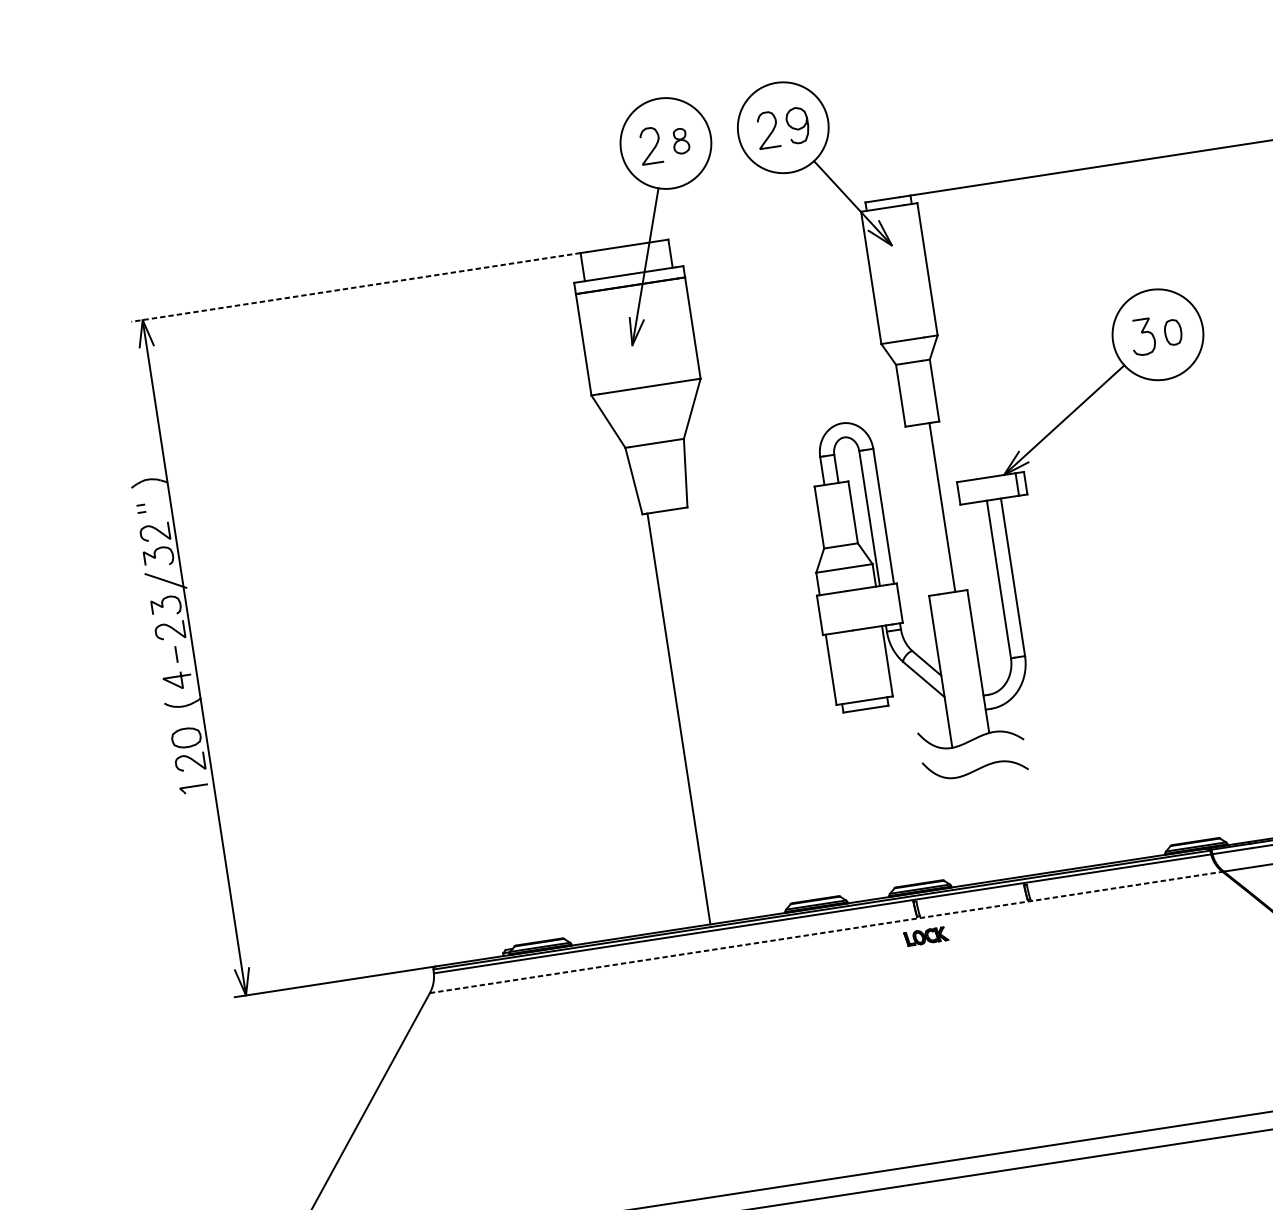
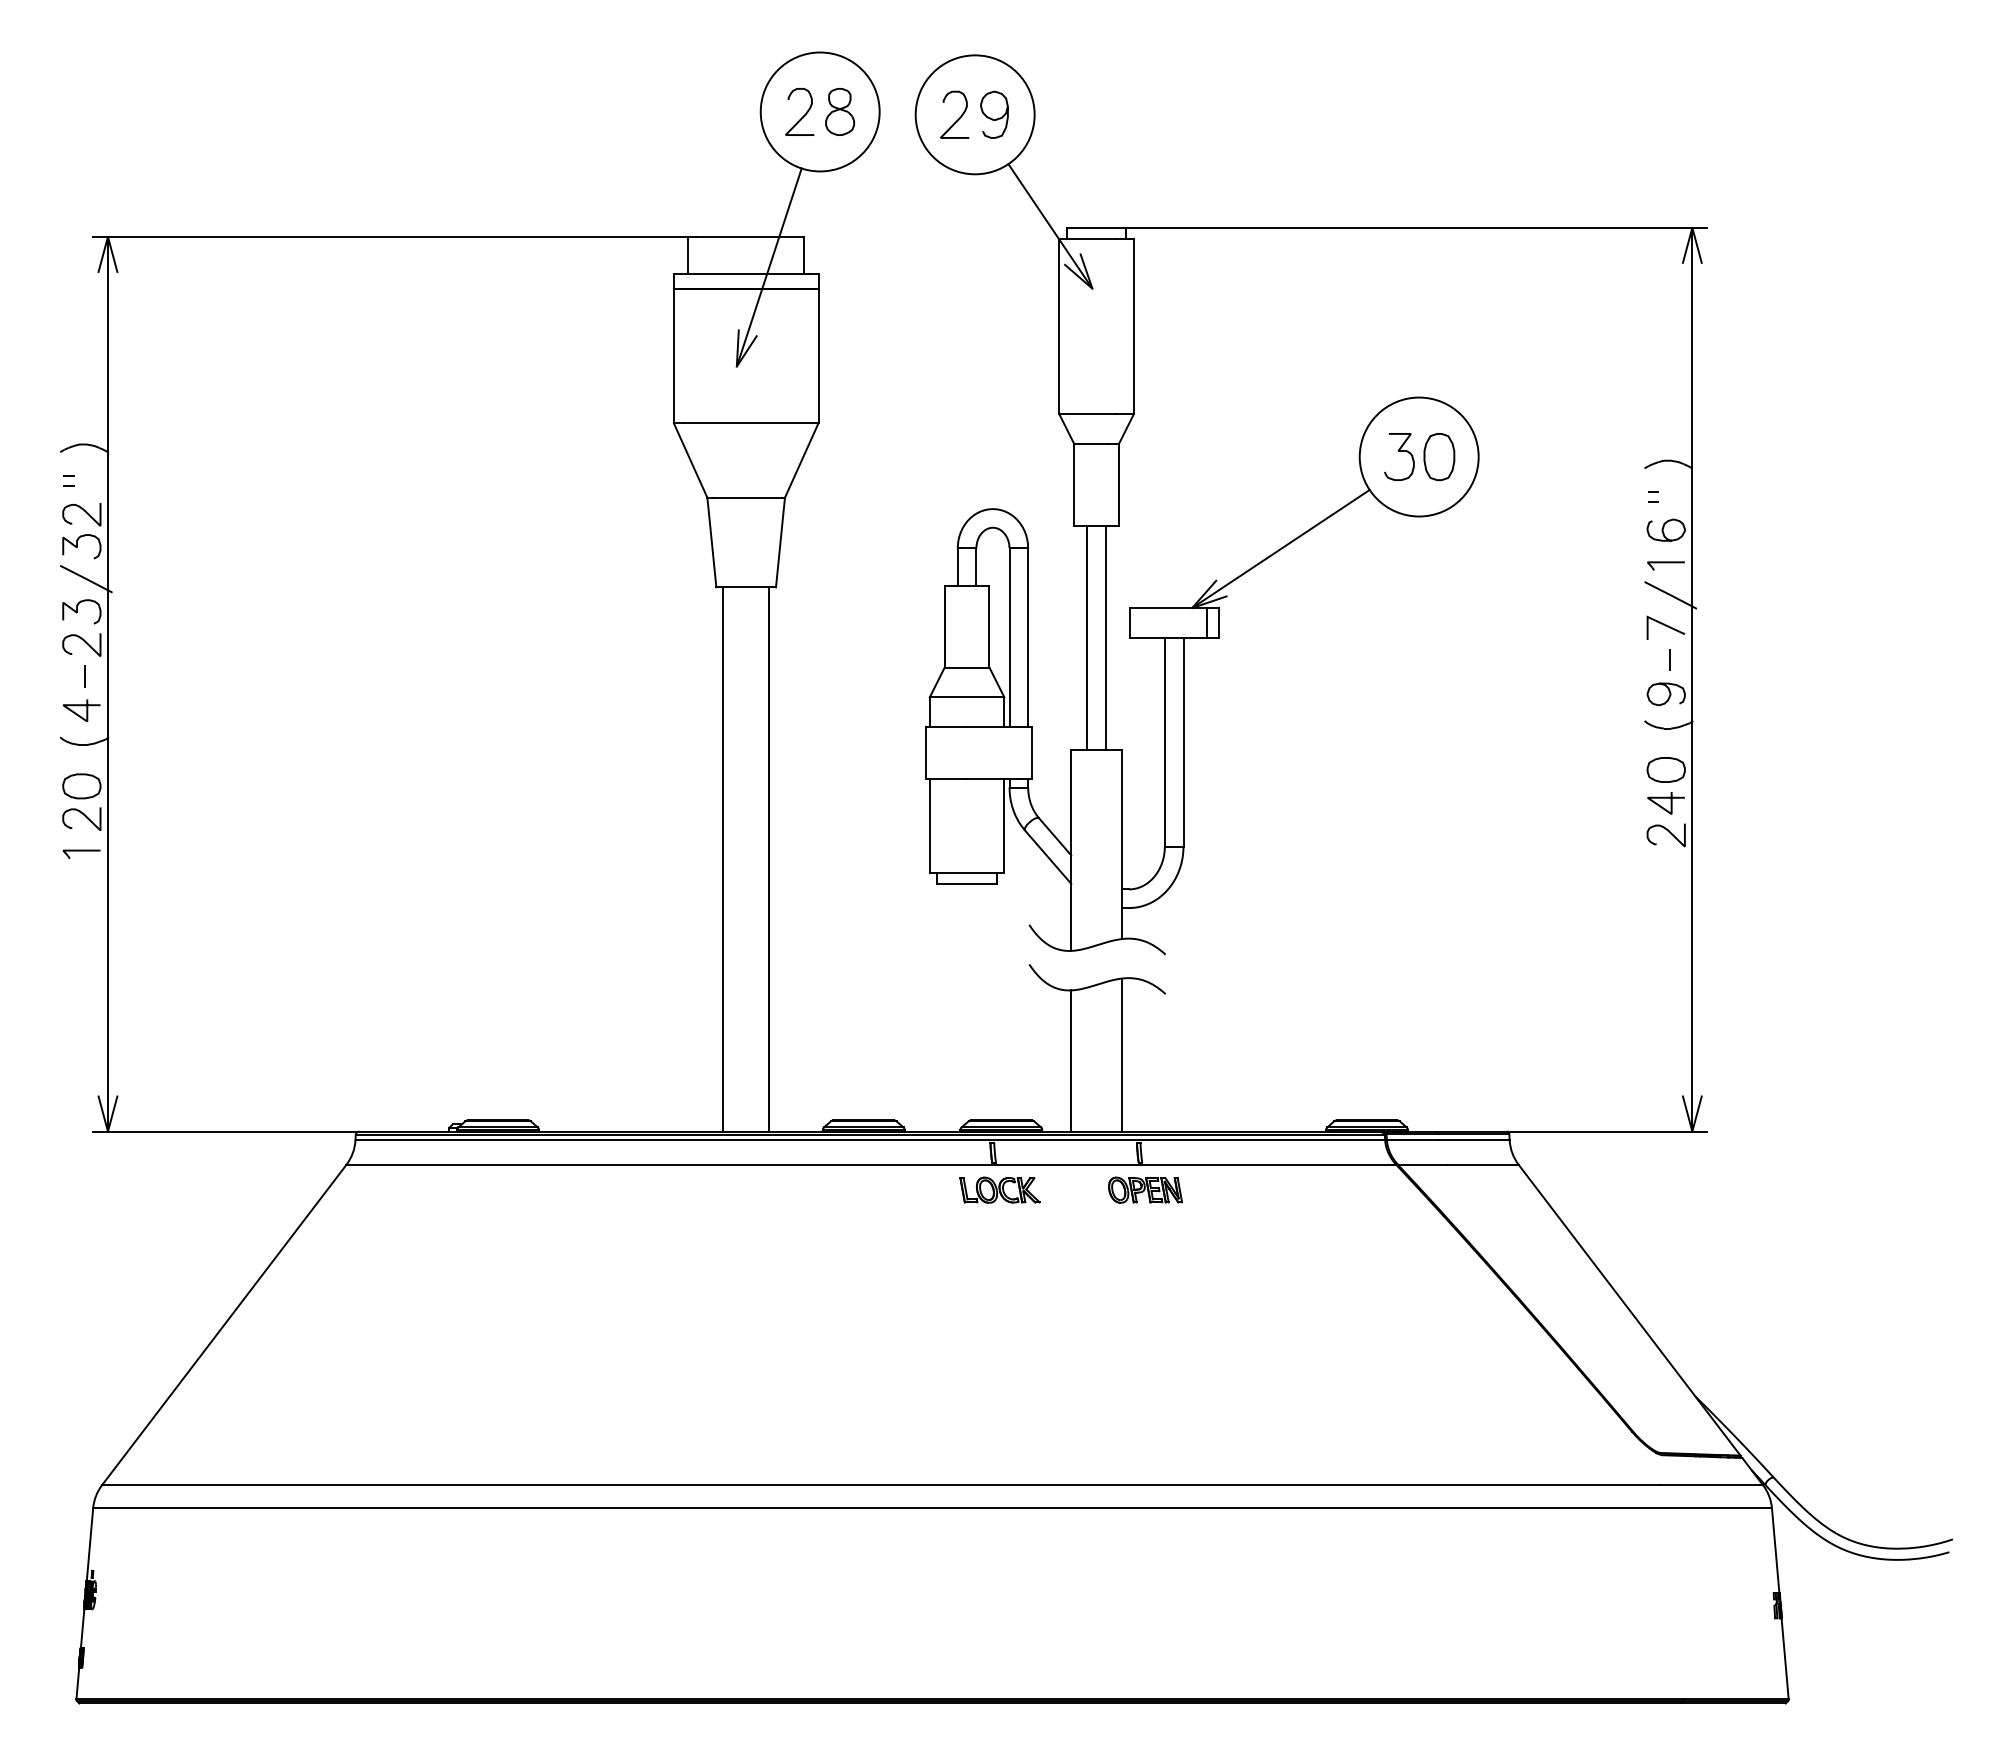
part: (680, 140) -> (839, 111), size x1.43
line: (355, 287) -> (390, 236), dashed -> solid
part: (1173, 332) -> (1439, 456), size x1.43
line: (928, 509) -> (1087, 637), added
line: (714, 713) -> (769, 859), added
line: (1002, 820) -> (1121, 1054), added
line: (965, 830) -> (1071, 1060), added
part: (1035, 919) -> (1145, 1189), added
line: (826, 932) -> (871, 1164), dashed -> solid
part: (925, 936) -> (999, 1189), size x1.43

